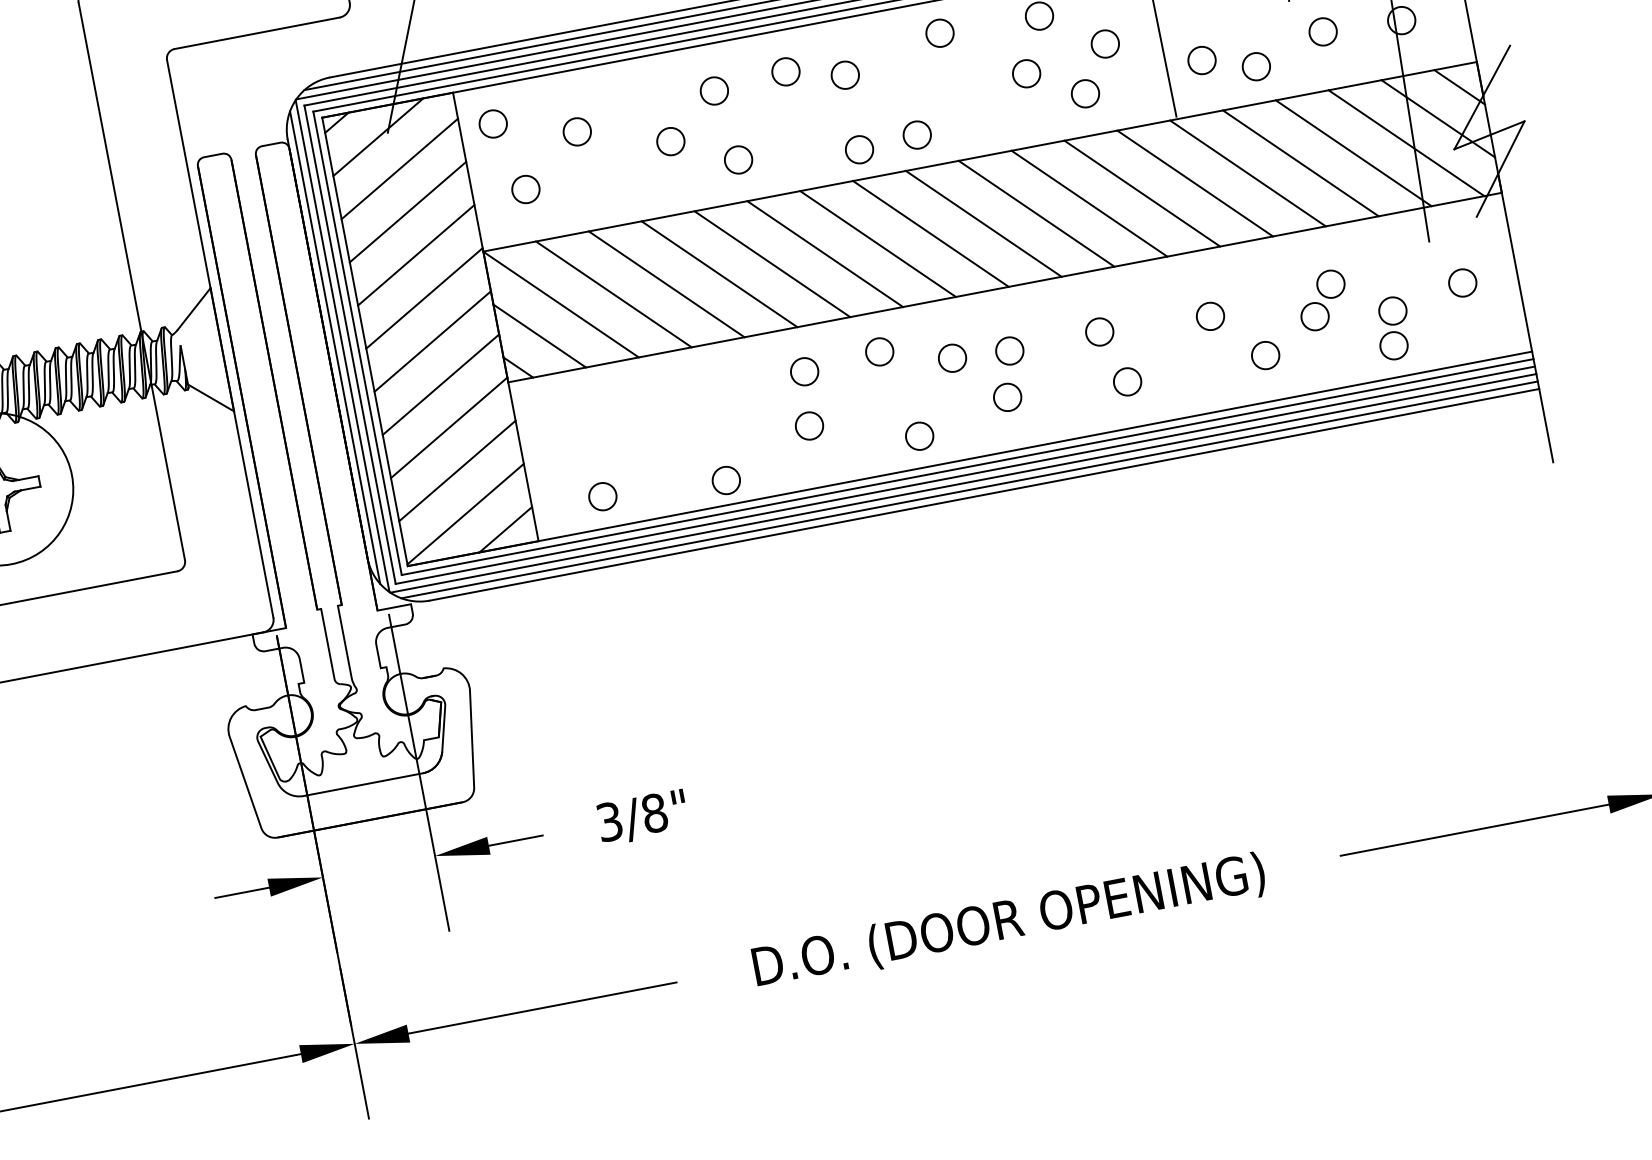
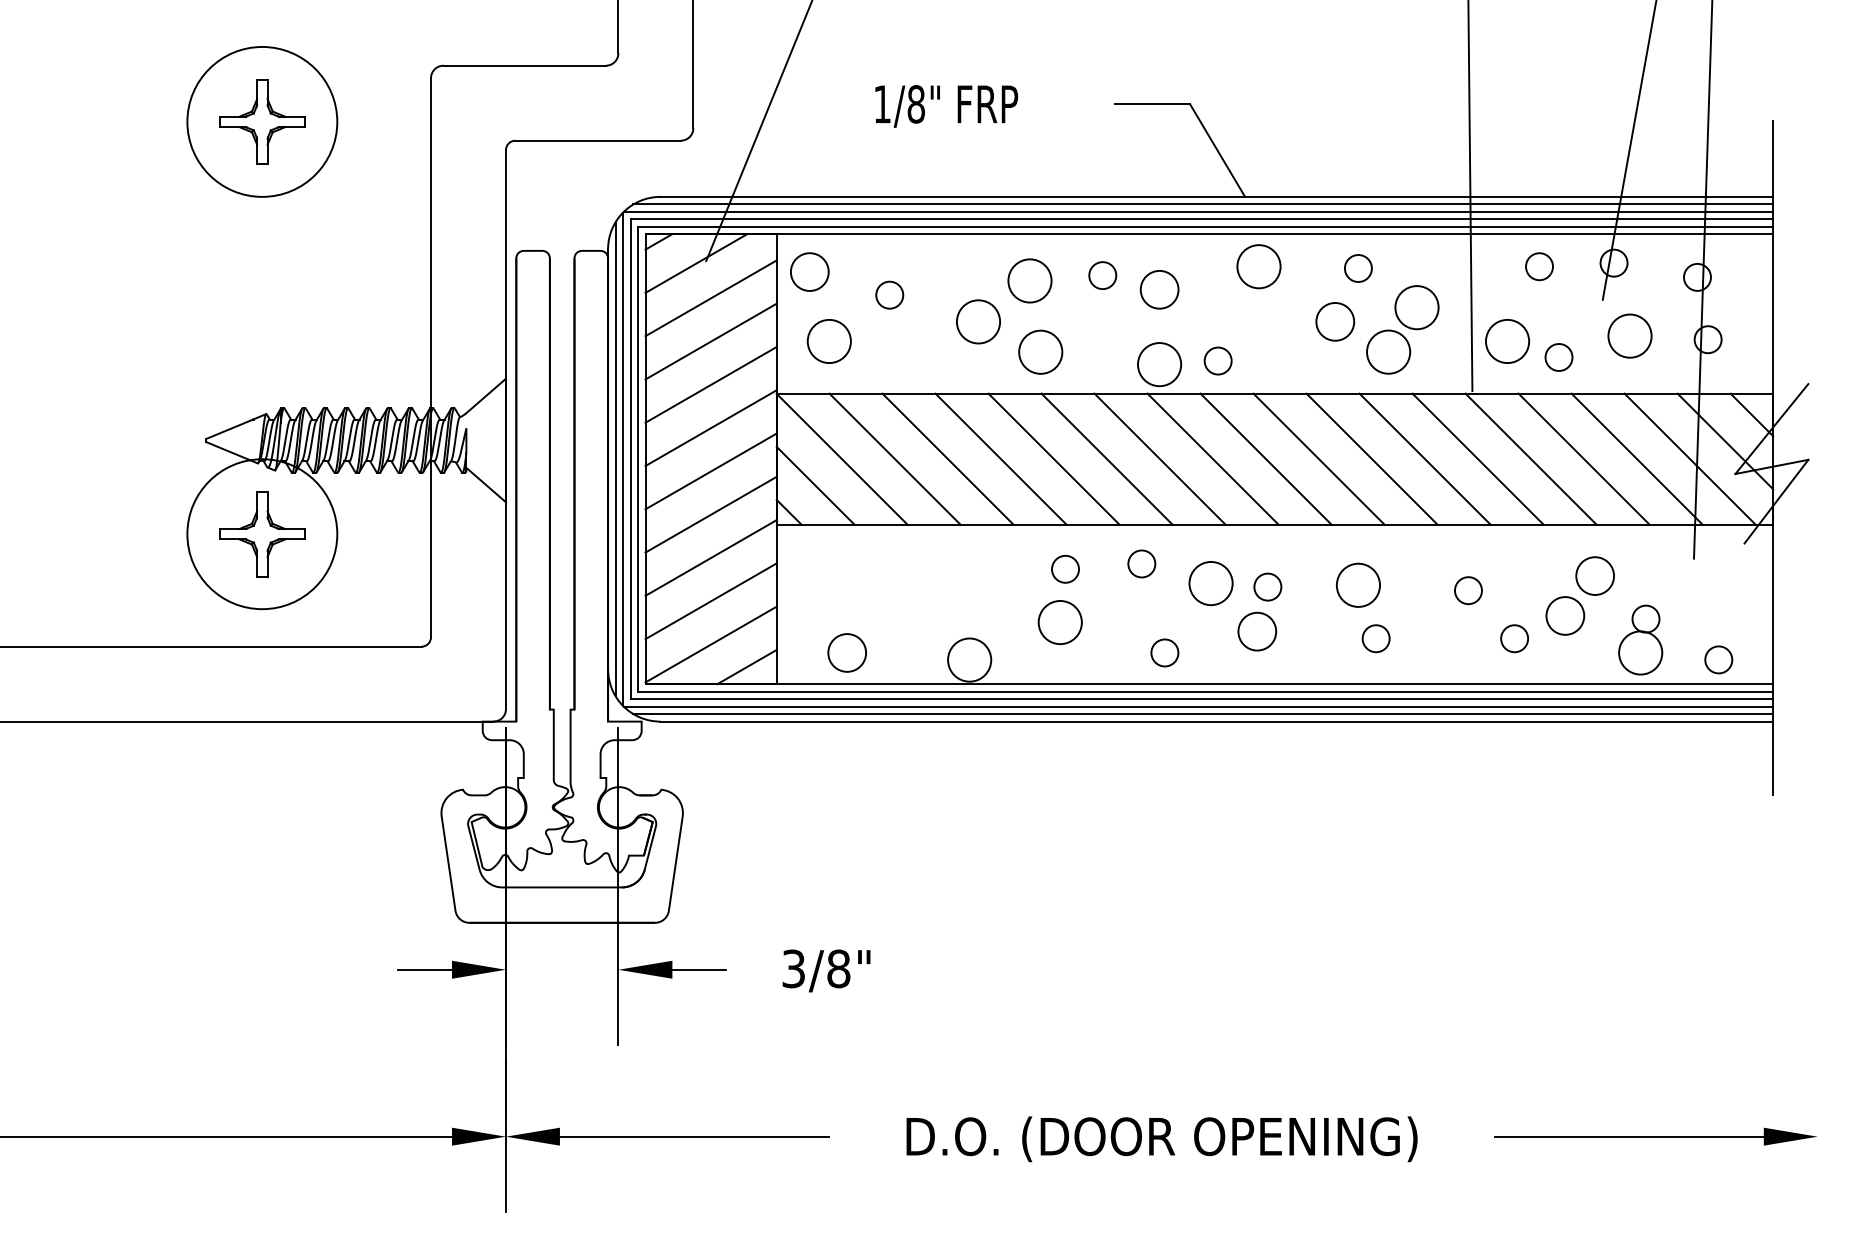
circle: (1322, 31) -> (1629, 335), size x1.6
circle: (939, 33) -> (1258, 266), size x1.6
circle: (1104, 43) -> (1416, 307), size x1.6
circle: (1202, 60) -> (1507, 341), size x1.6
circle: (1026, 73) -> (1335, 321), size x1.4
circle: (845, 74) -> (1159, 289), size x1.4
circle: (713, 90) -> (1029, 280), size x1.6
circle: (1085, 93) -> (1388, 351), size x1.6
circle: (492, 123) -> (809, 271), size x1.4
circle: (670, 141) -> (978, 321), size x1.6
circle: (859, 149) -> (1159, 364), size x1.6
circle: (738, 159) -> (1040, 351), size x1.6
circle: (526, 189) -> (829, 341), size x1.6
circle: (1462, 282) -> (1718, 659), moved
part: (1323, 299) -> (1580, 595), size x1.4
circle: (1098, 331) -> (1357, 584), size x1.6
circle: (1393, 345) -> (1640, 652), size x1.6
circle: (951, 358) -> (1210, 583), size x1.6
circle: (1006, 397) -> (1256, 631), size x1.4
circle: (808, 425) -> (1059, 622), size x1.6
circle: (726, 479) -> (969, 659), size x1.6
circle: (602, 496) -> (846, 652), size x1.4

